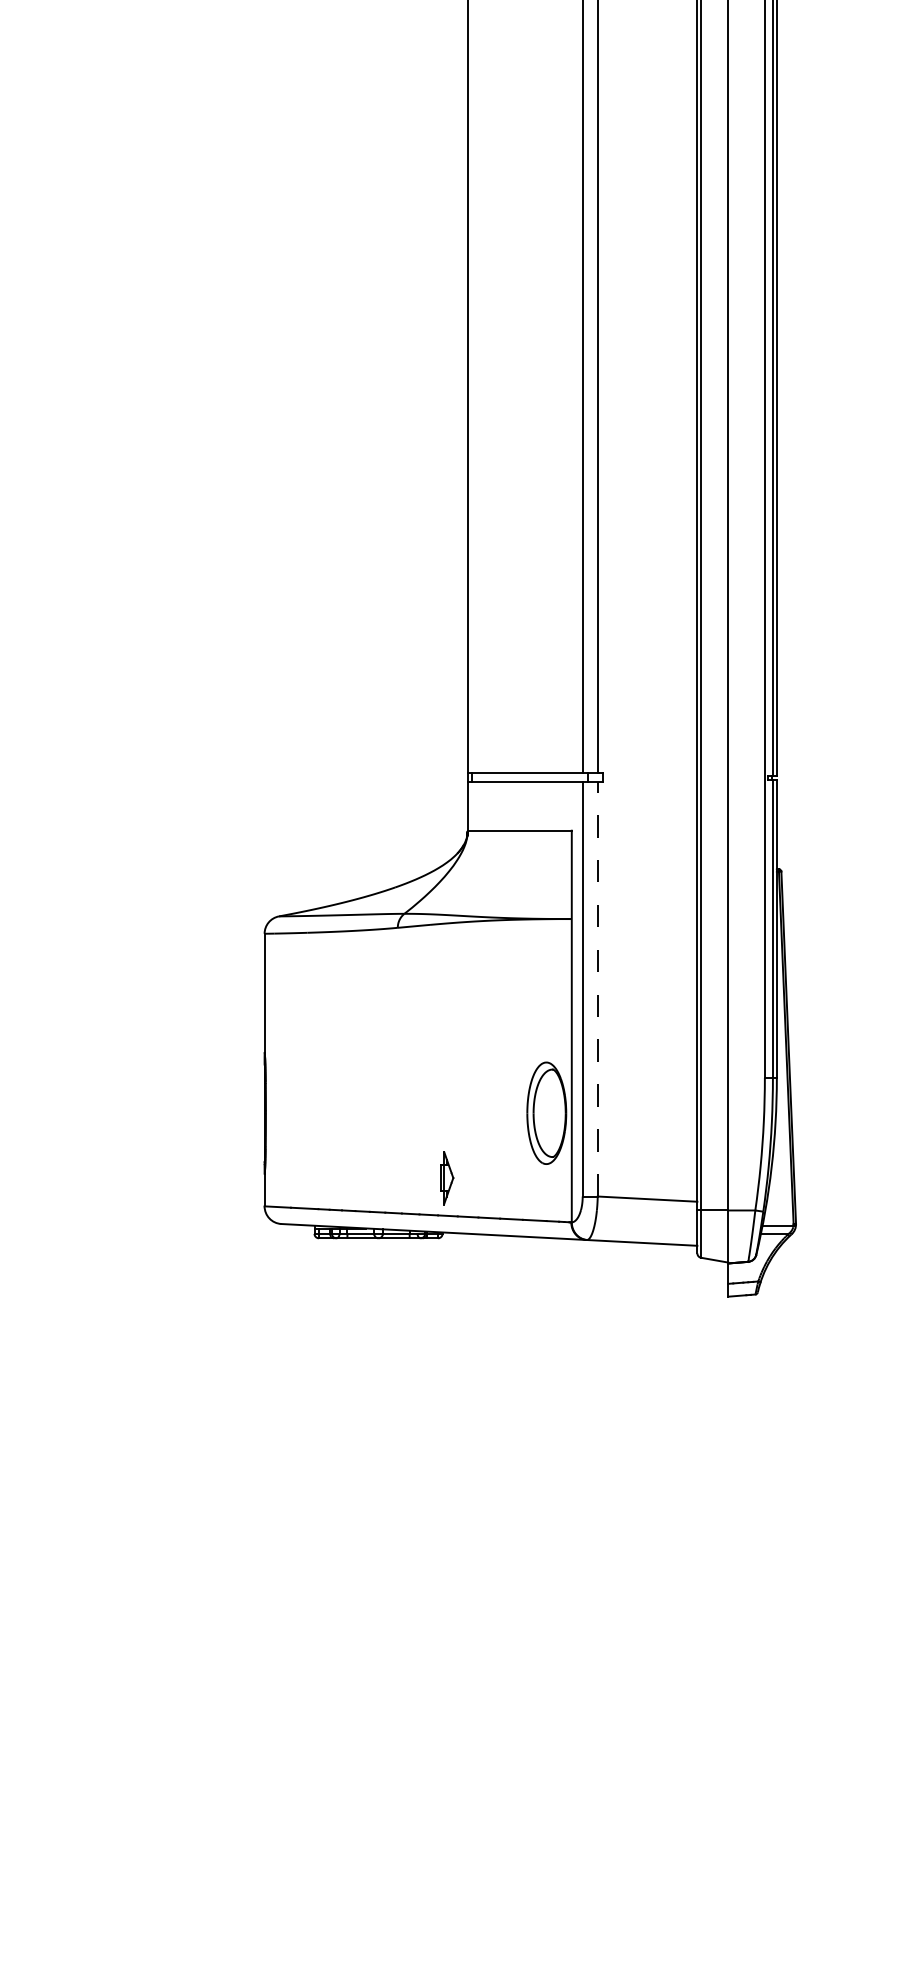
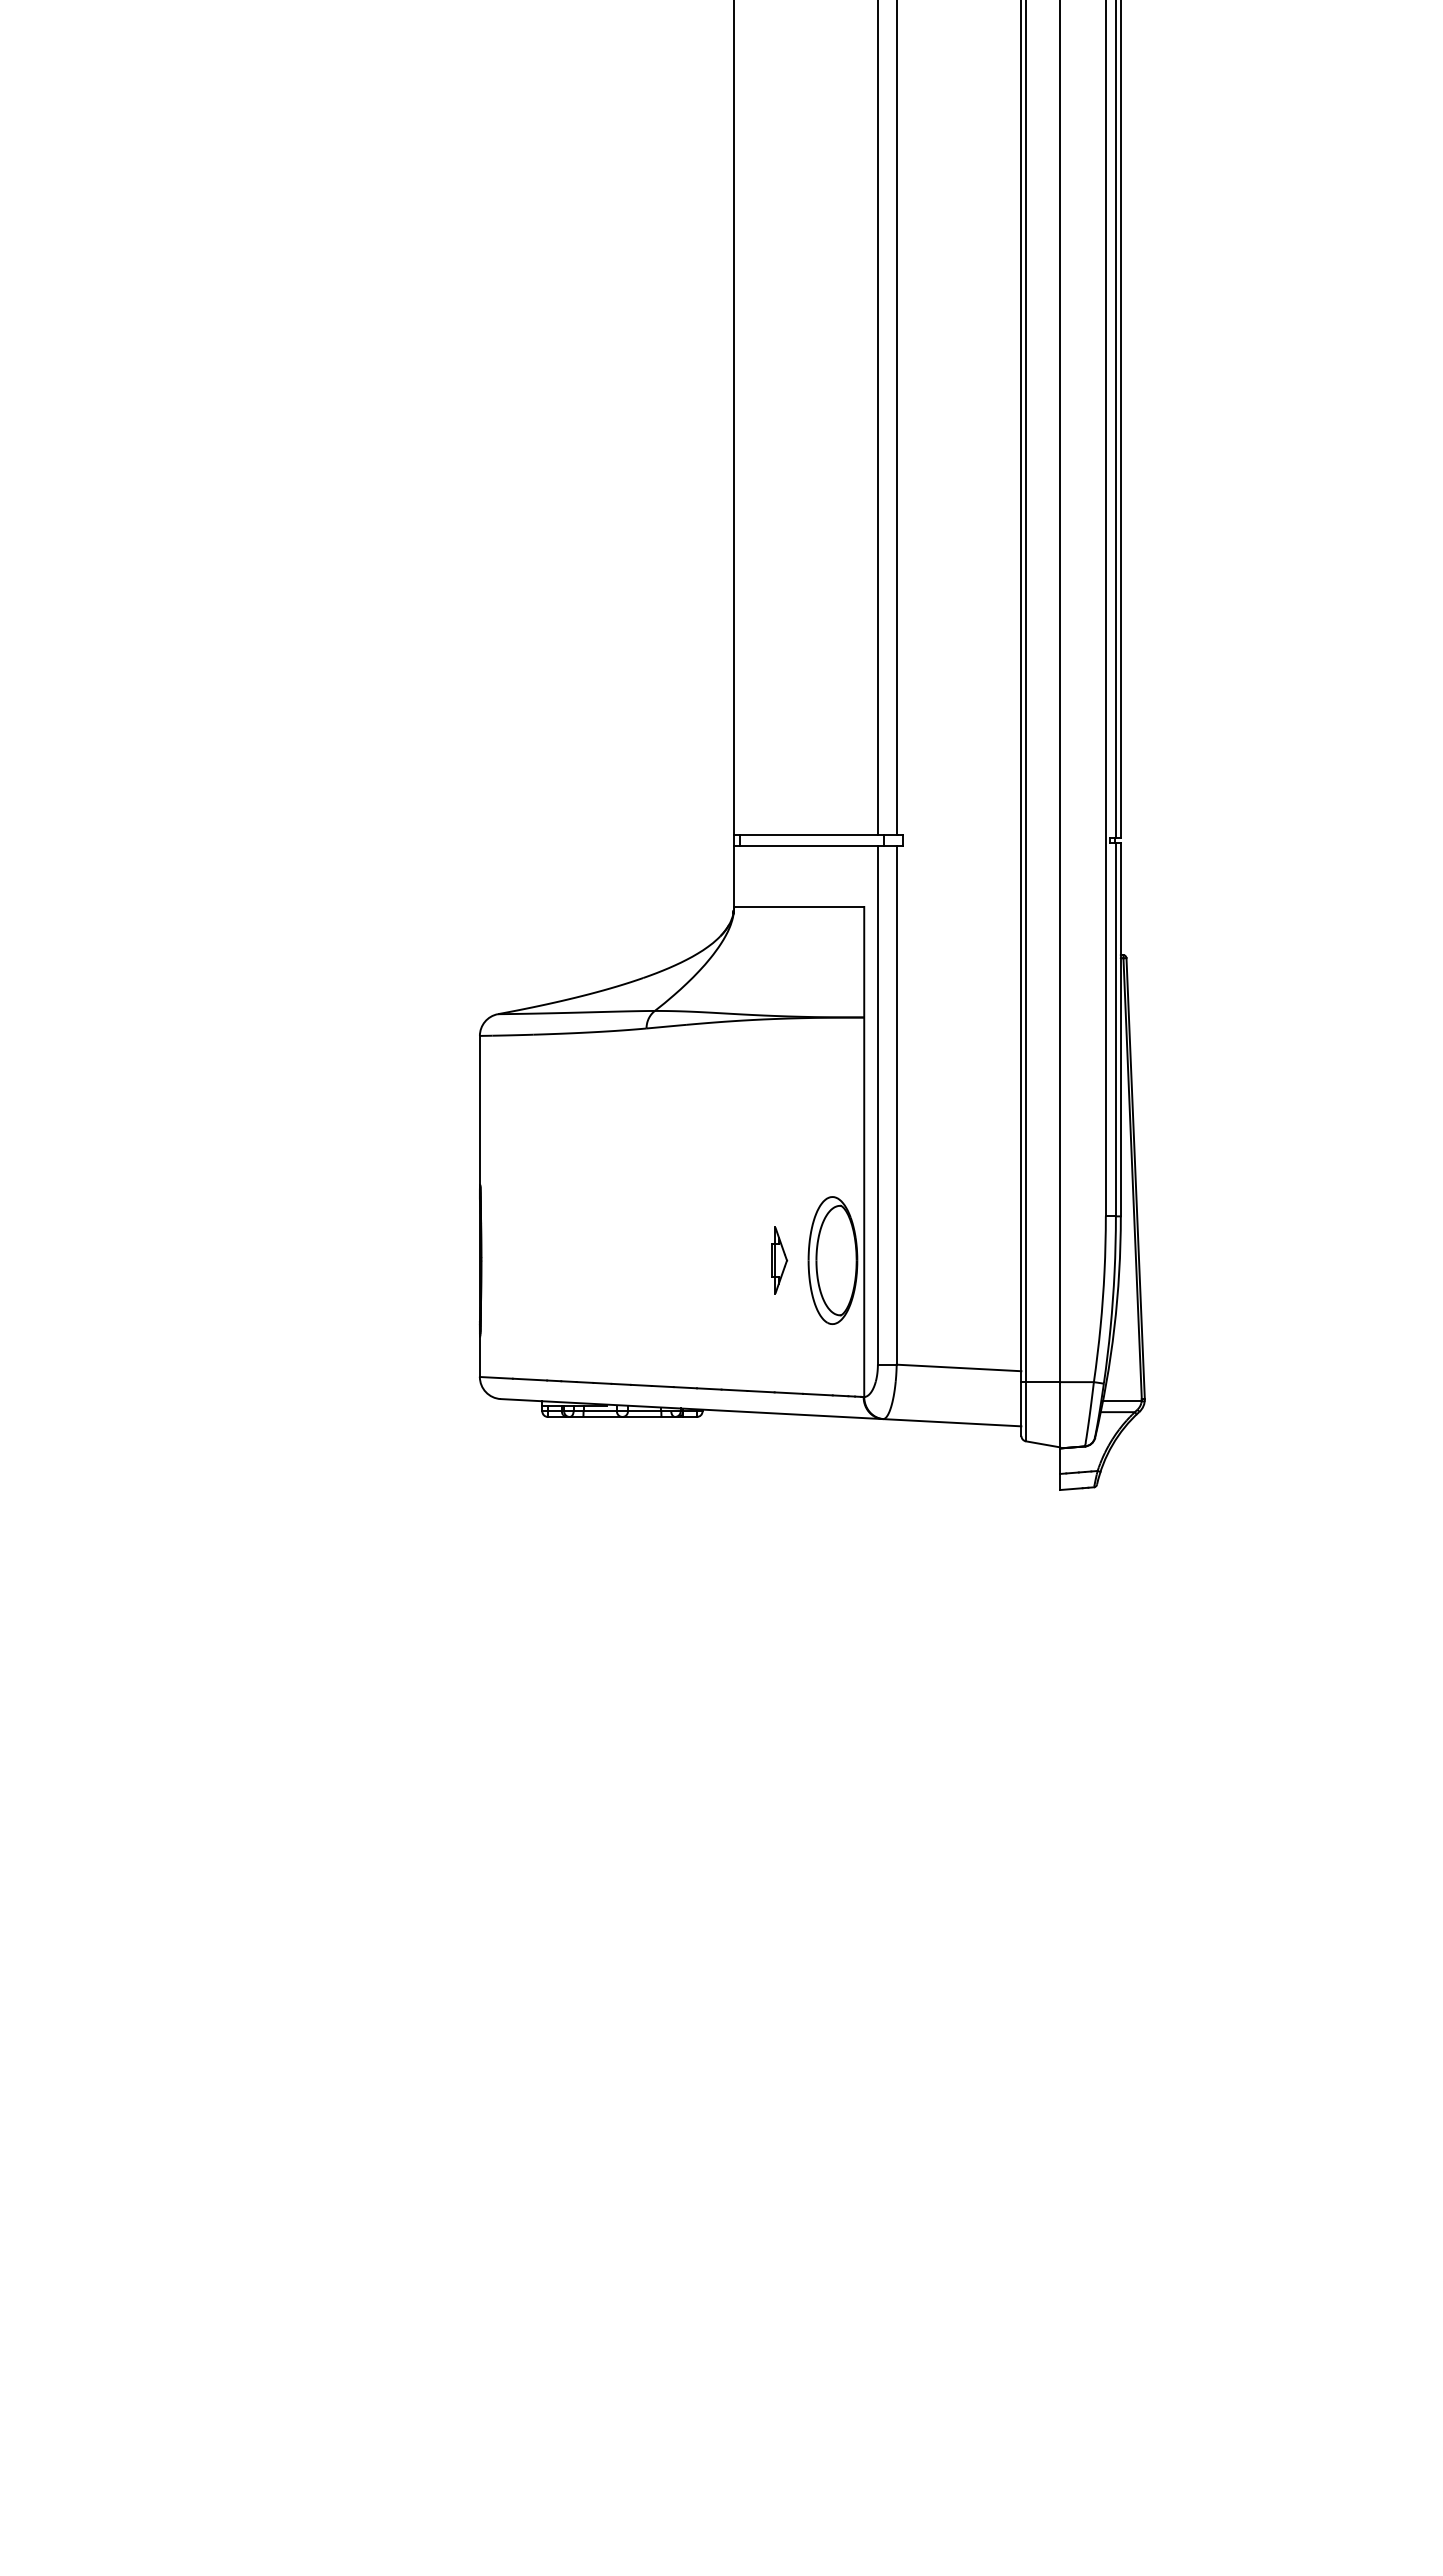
line: (597, 988) -> (896, 1104), dashed -> solid
part: (447, 1177) -> (779, 1260), moved

